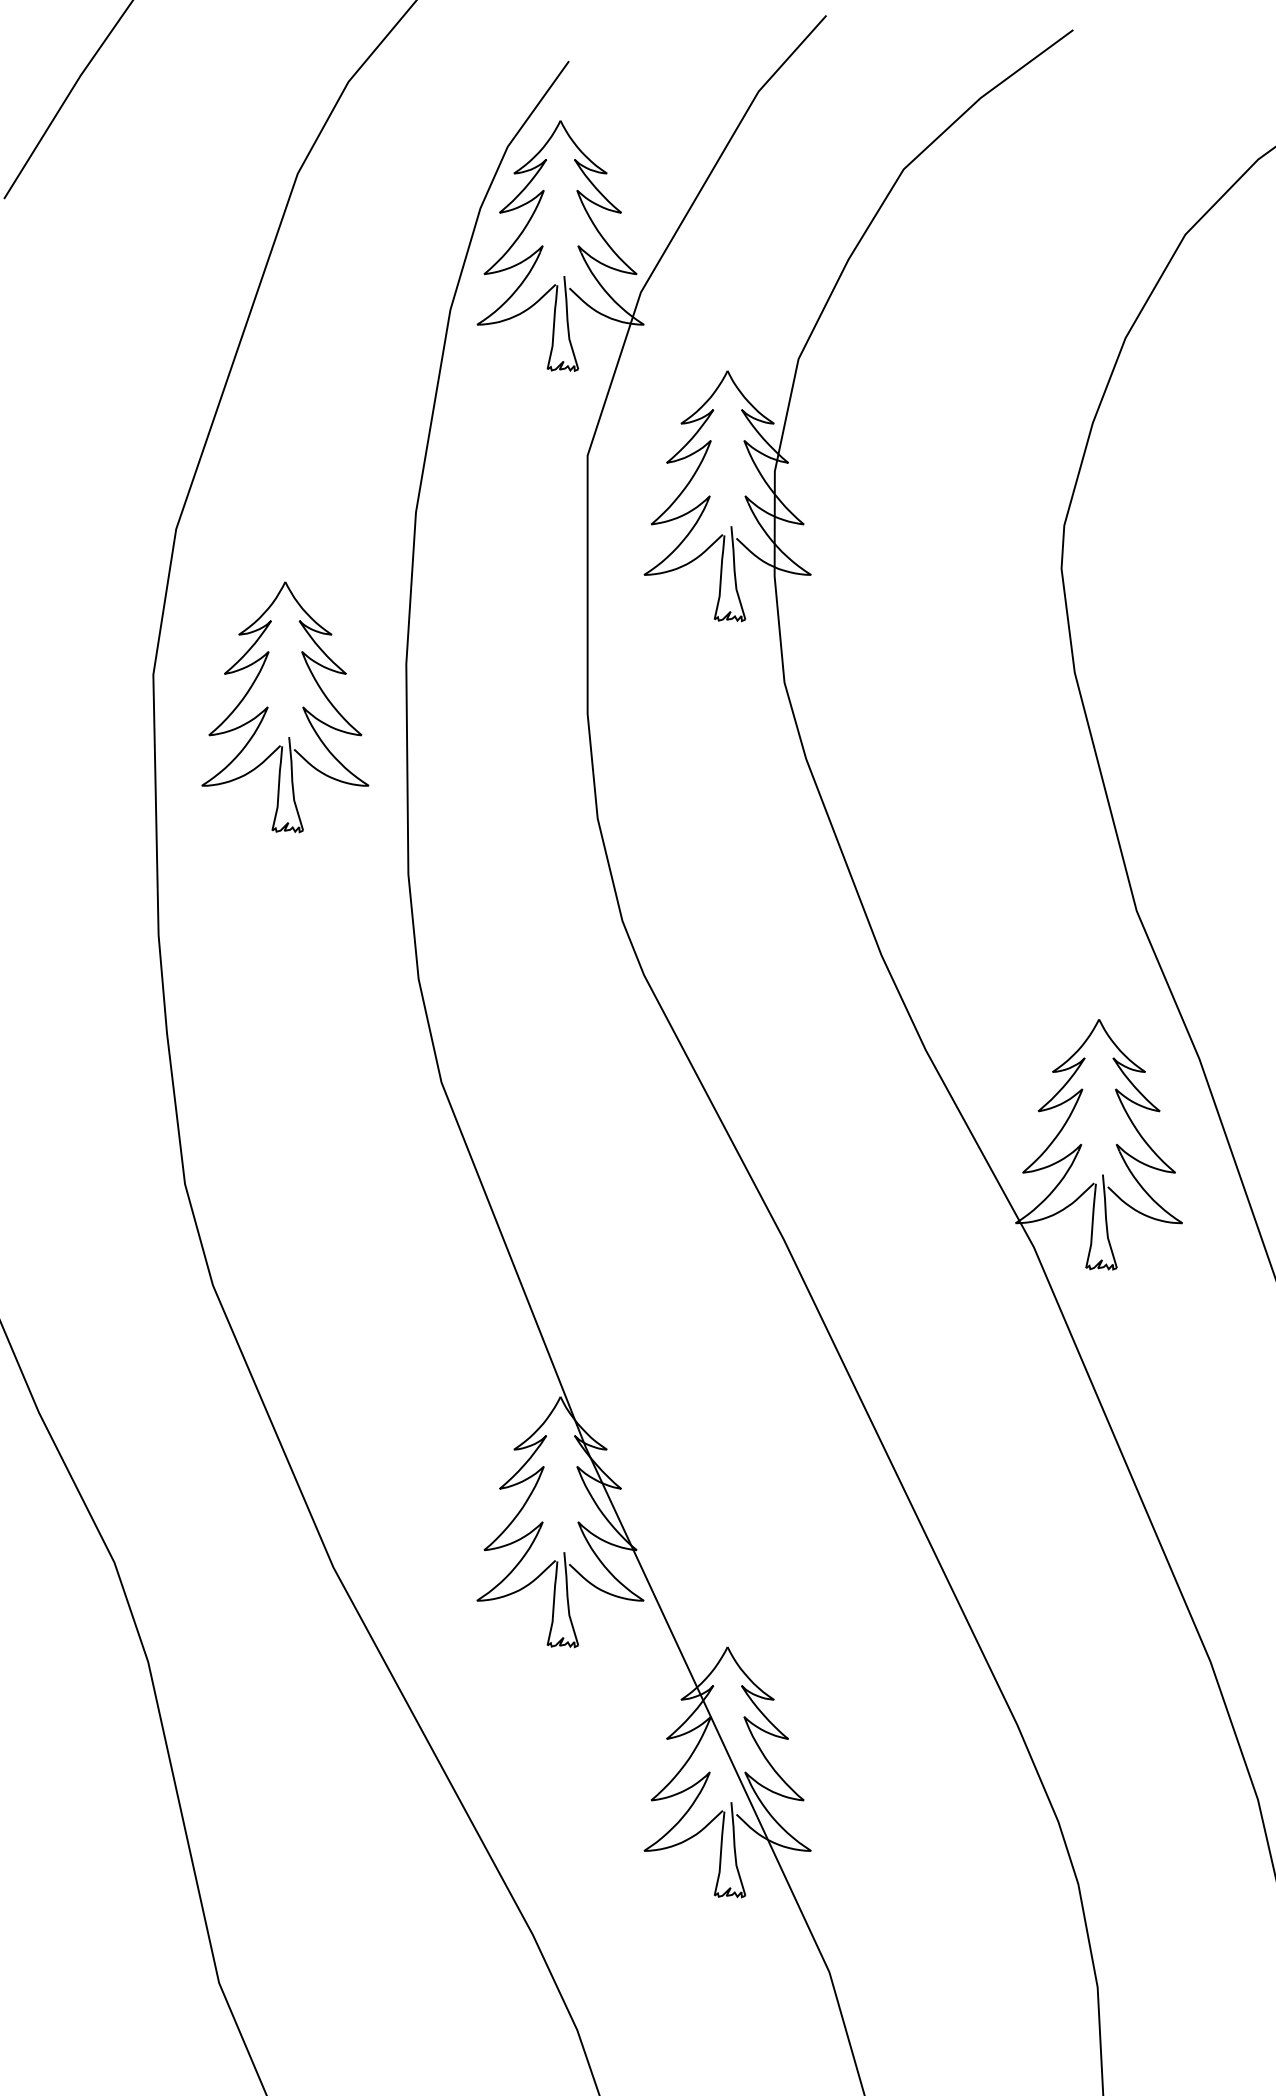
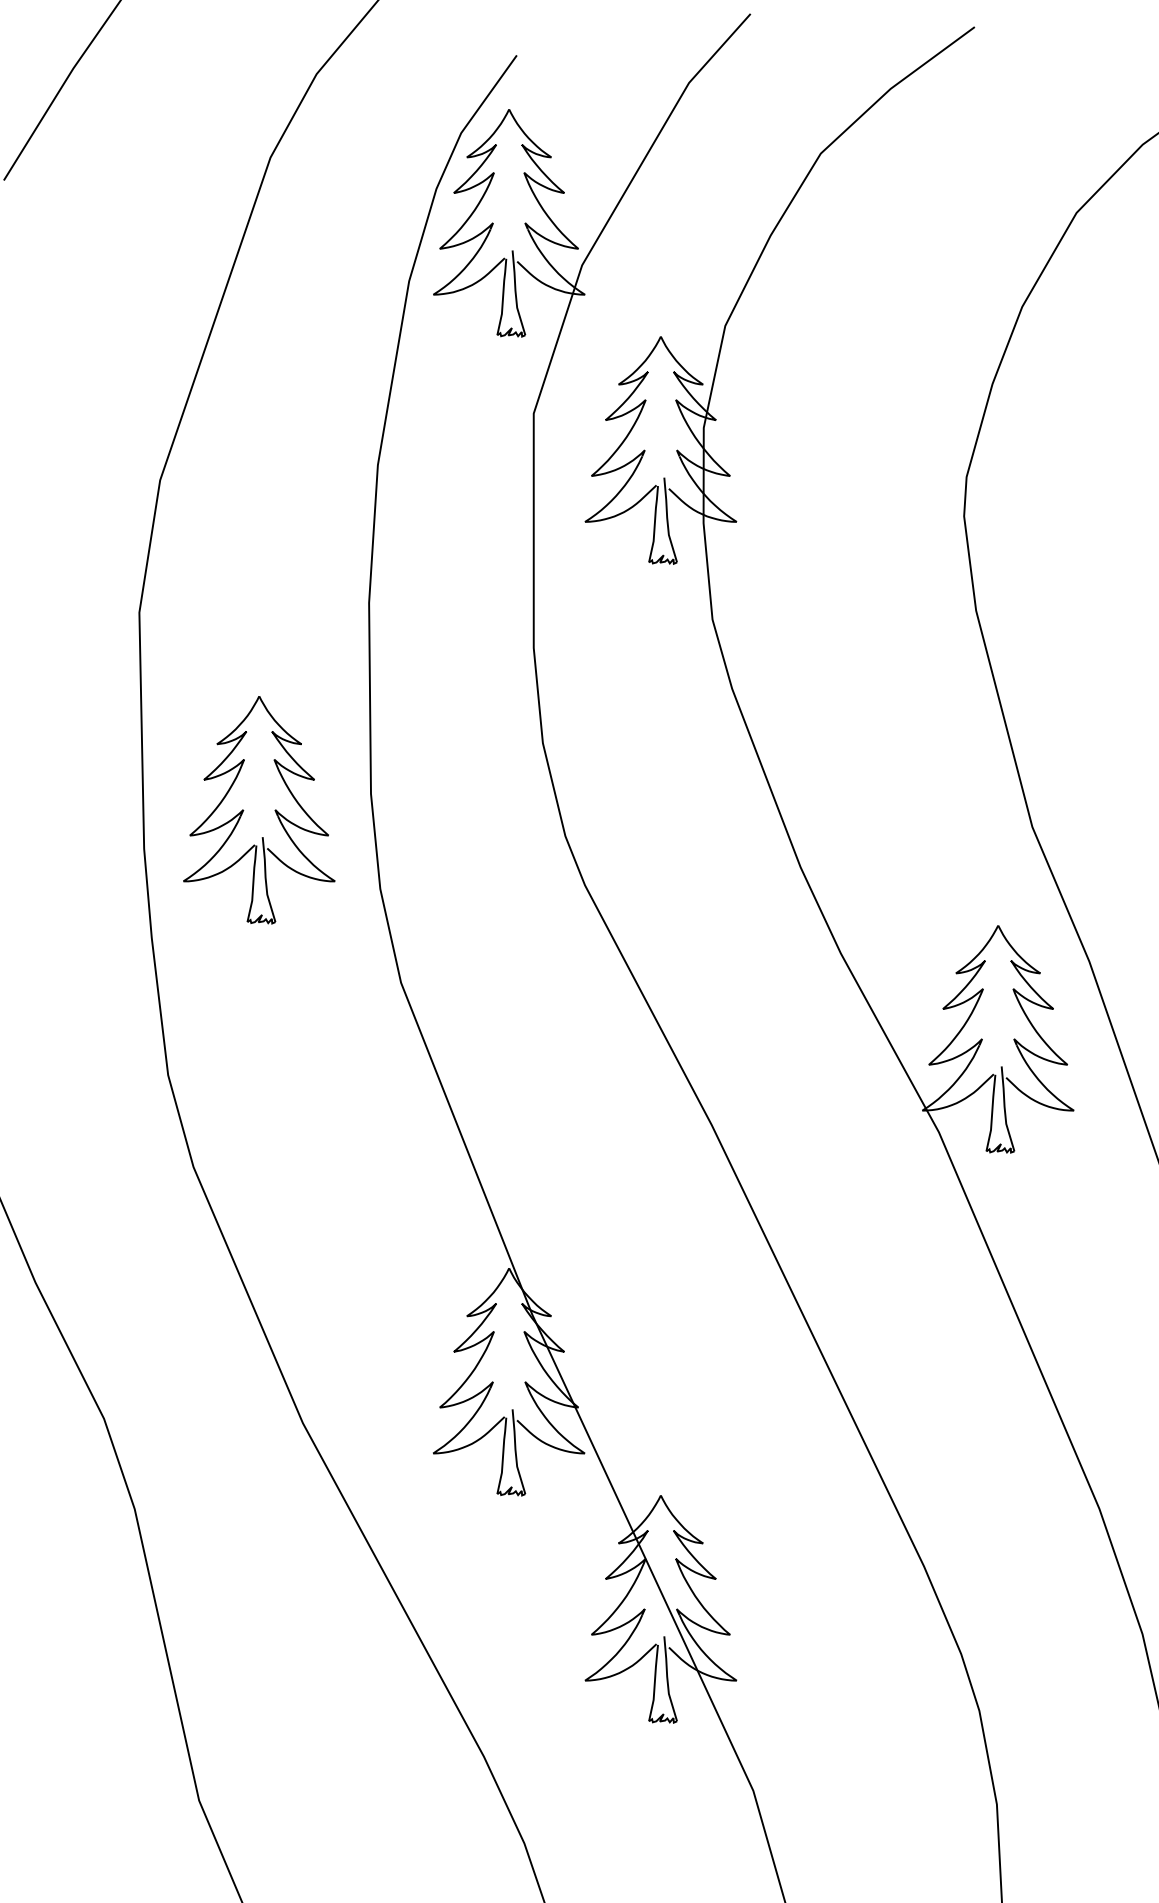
part: (268, 707) -> (243, 810), moved

